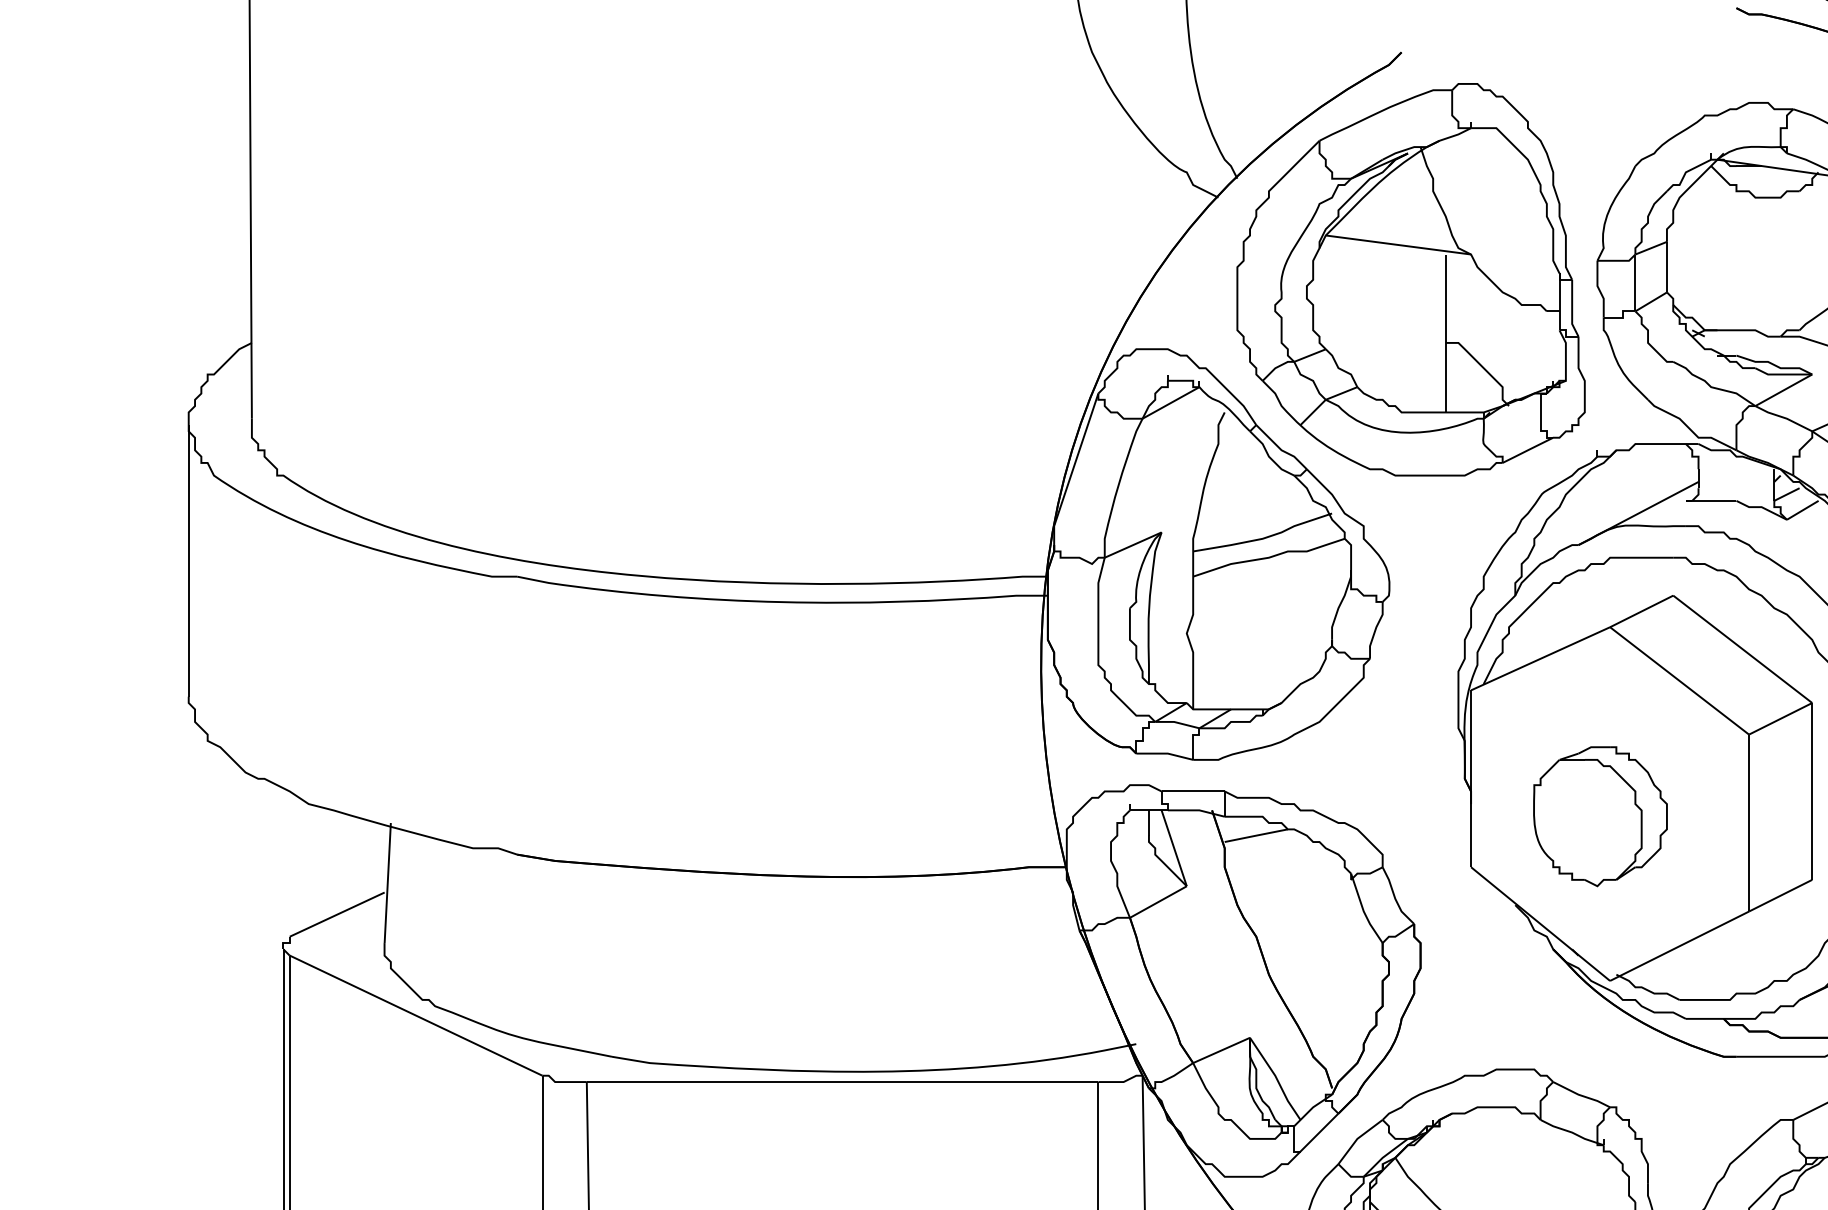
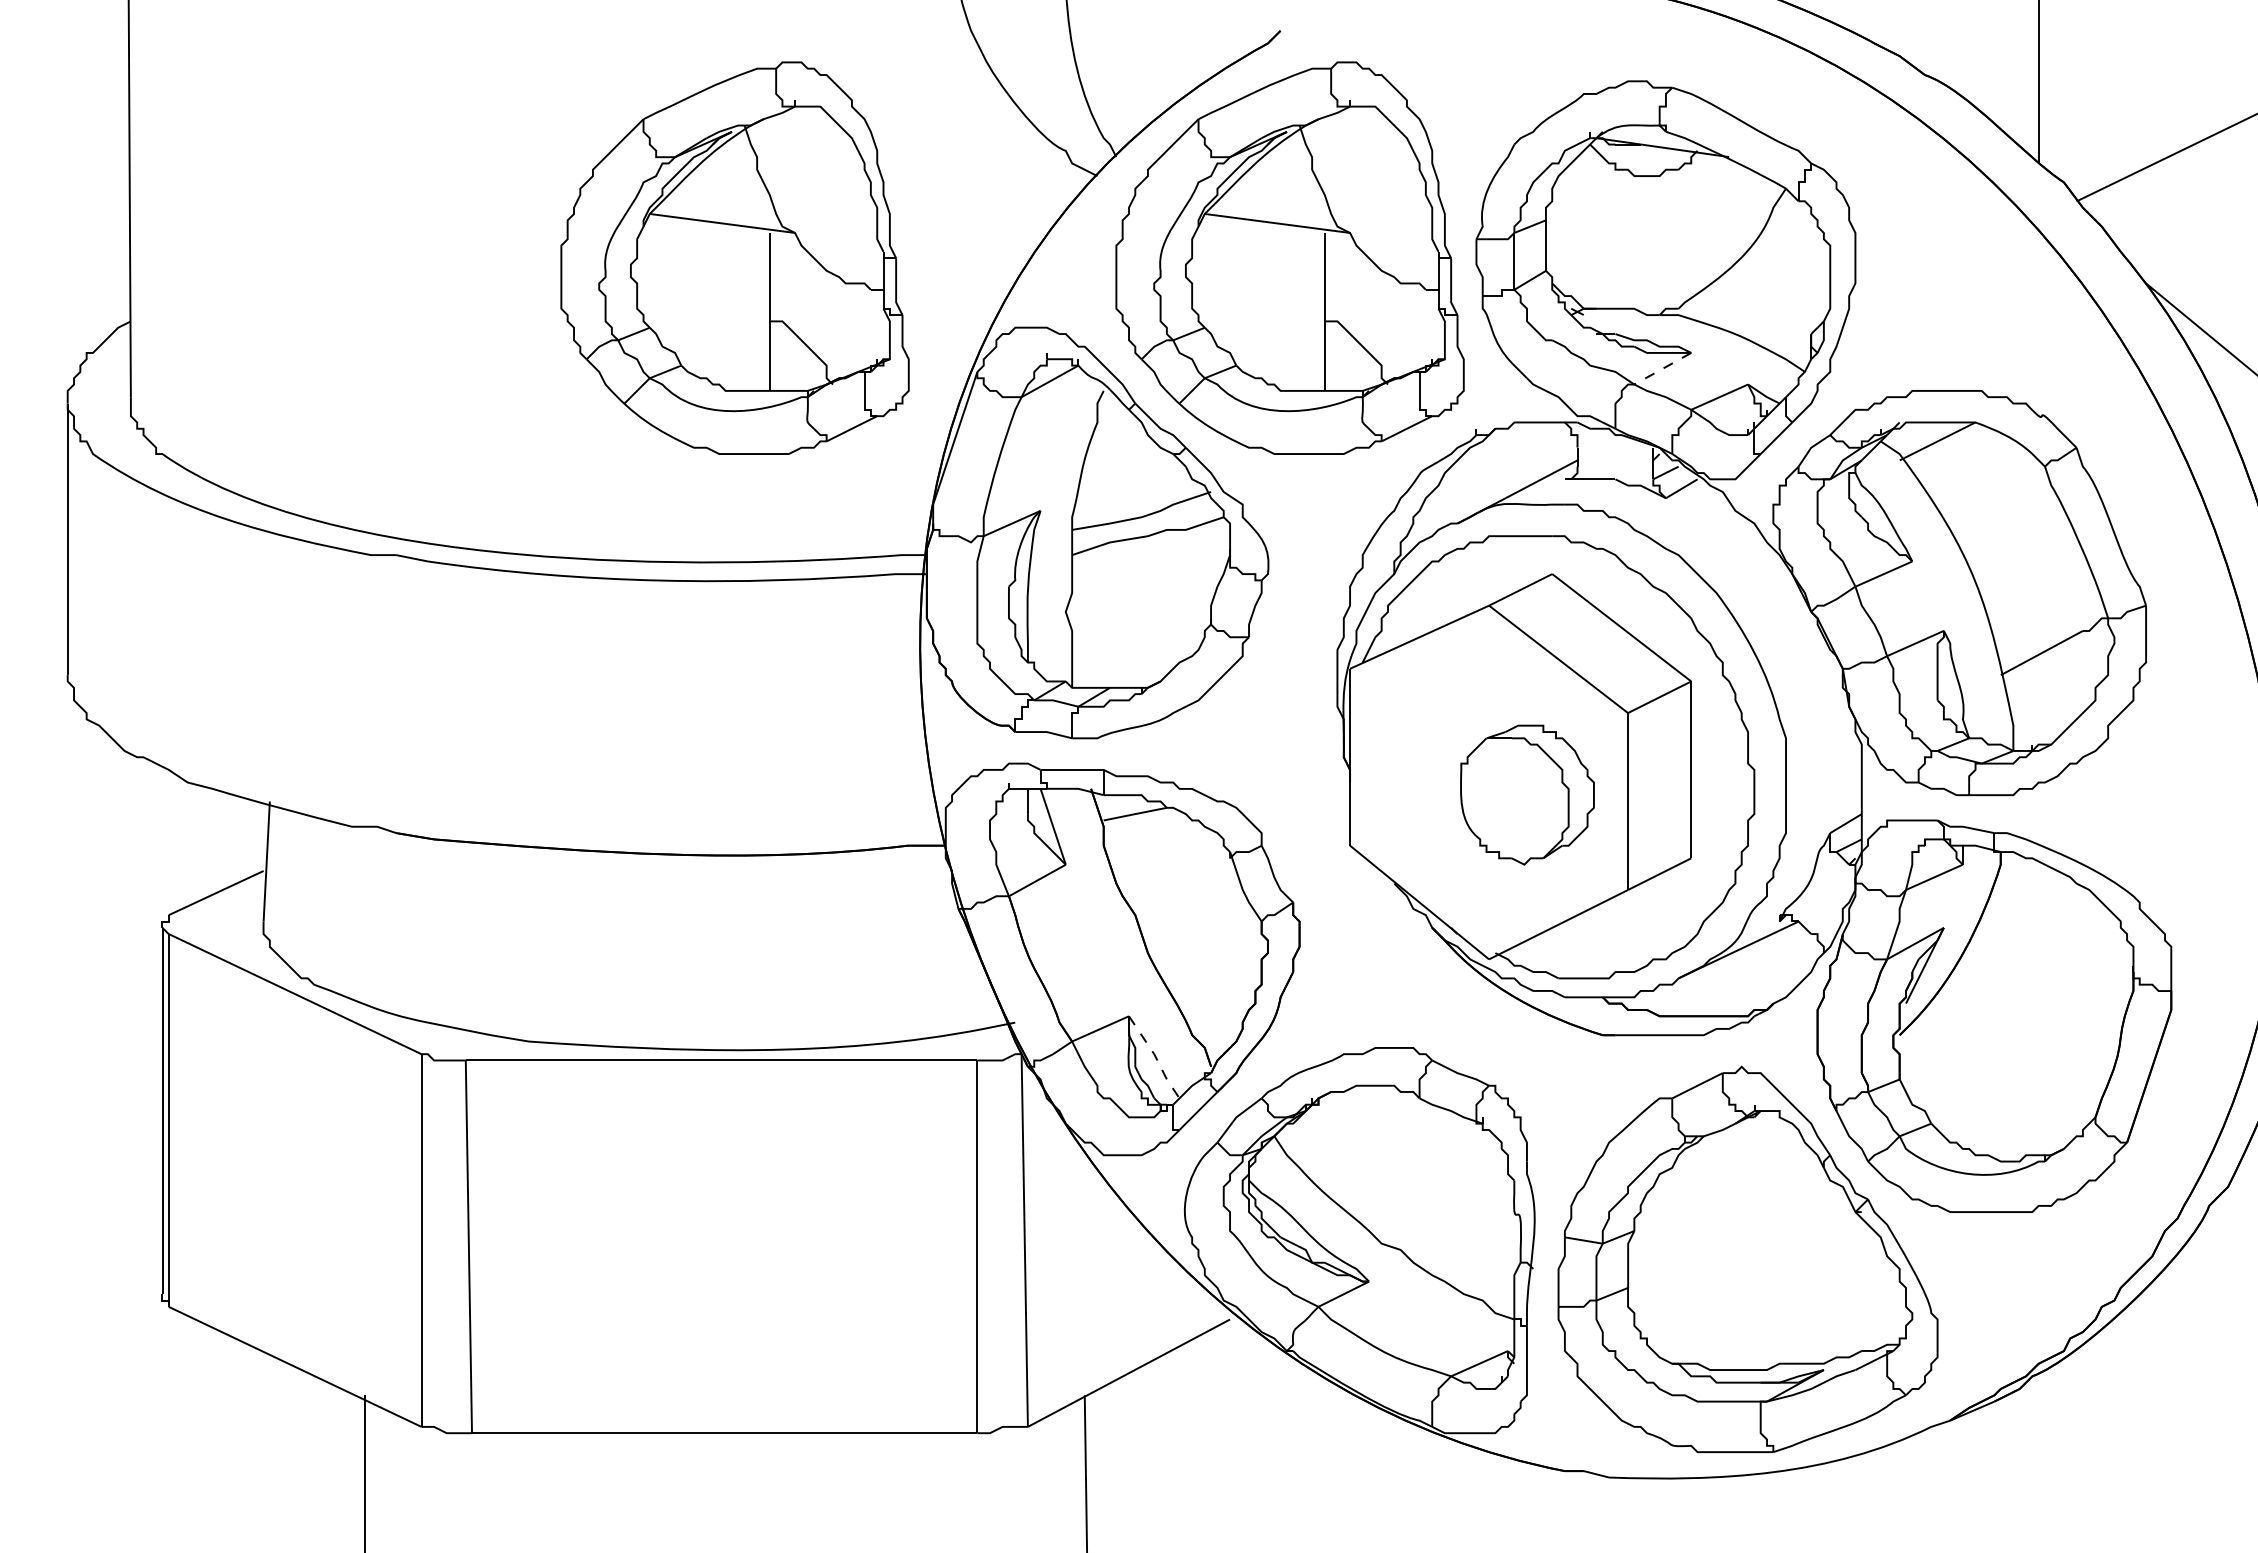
part: (855, 279) -> (734, 257), added
line: (1783, 390) -> (1662, 368), solid -> dashed
part: (1600, 816) -> (1527, 794), moved
line: (1276, 1078) -> (1155, 1056), solid -> dashed

